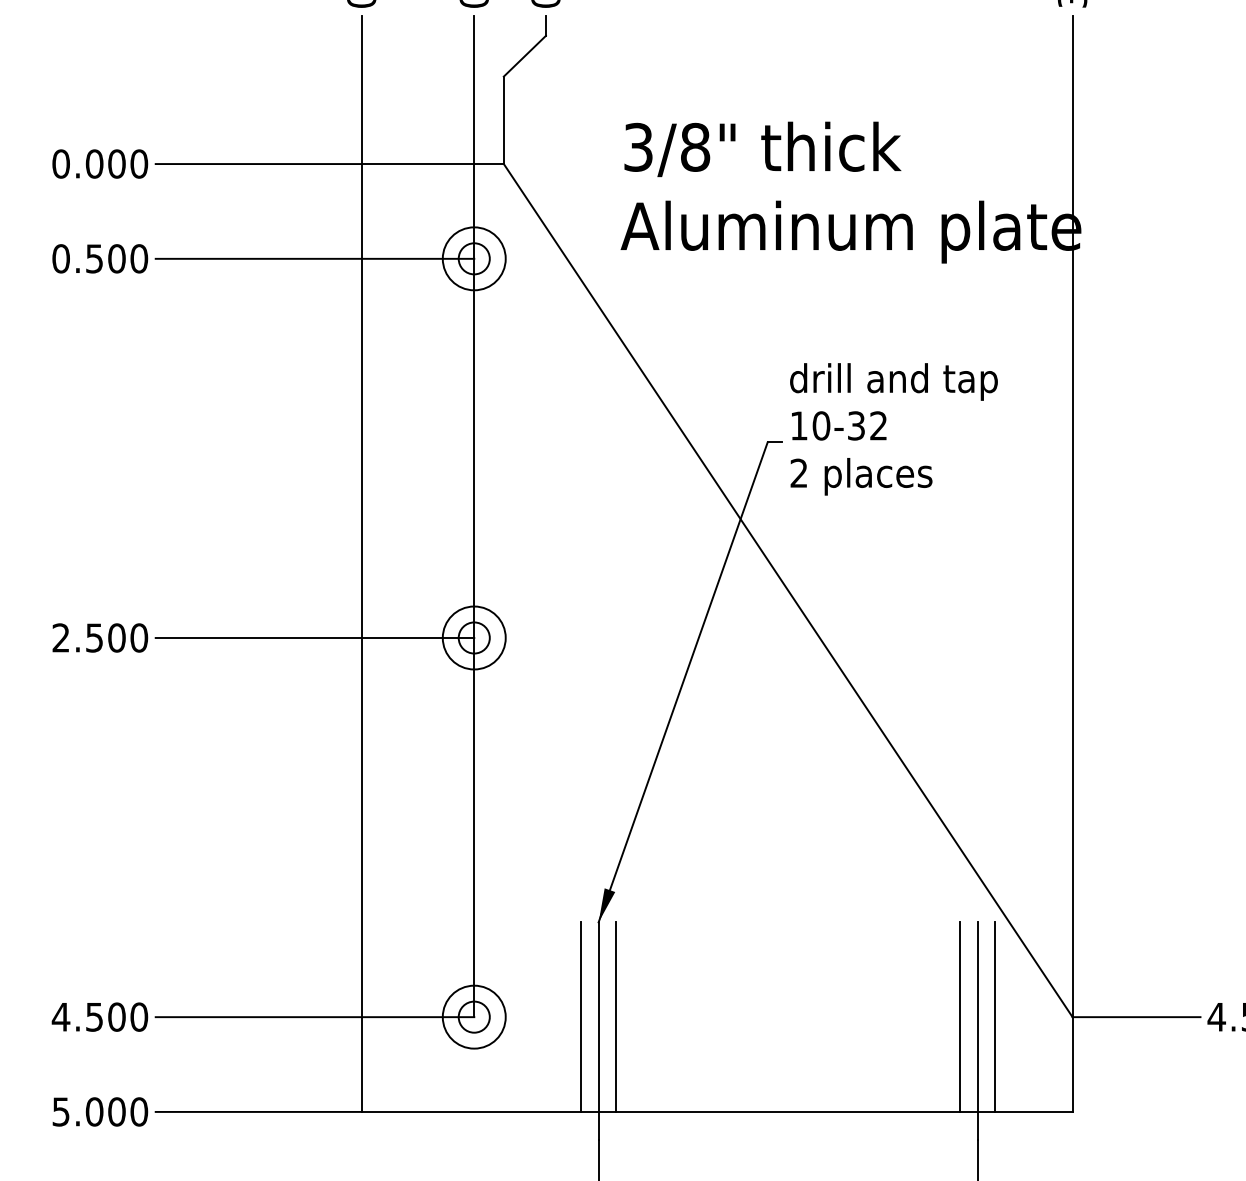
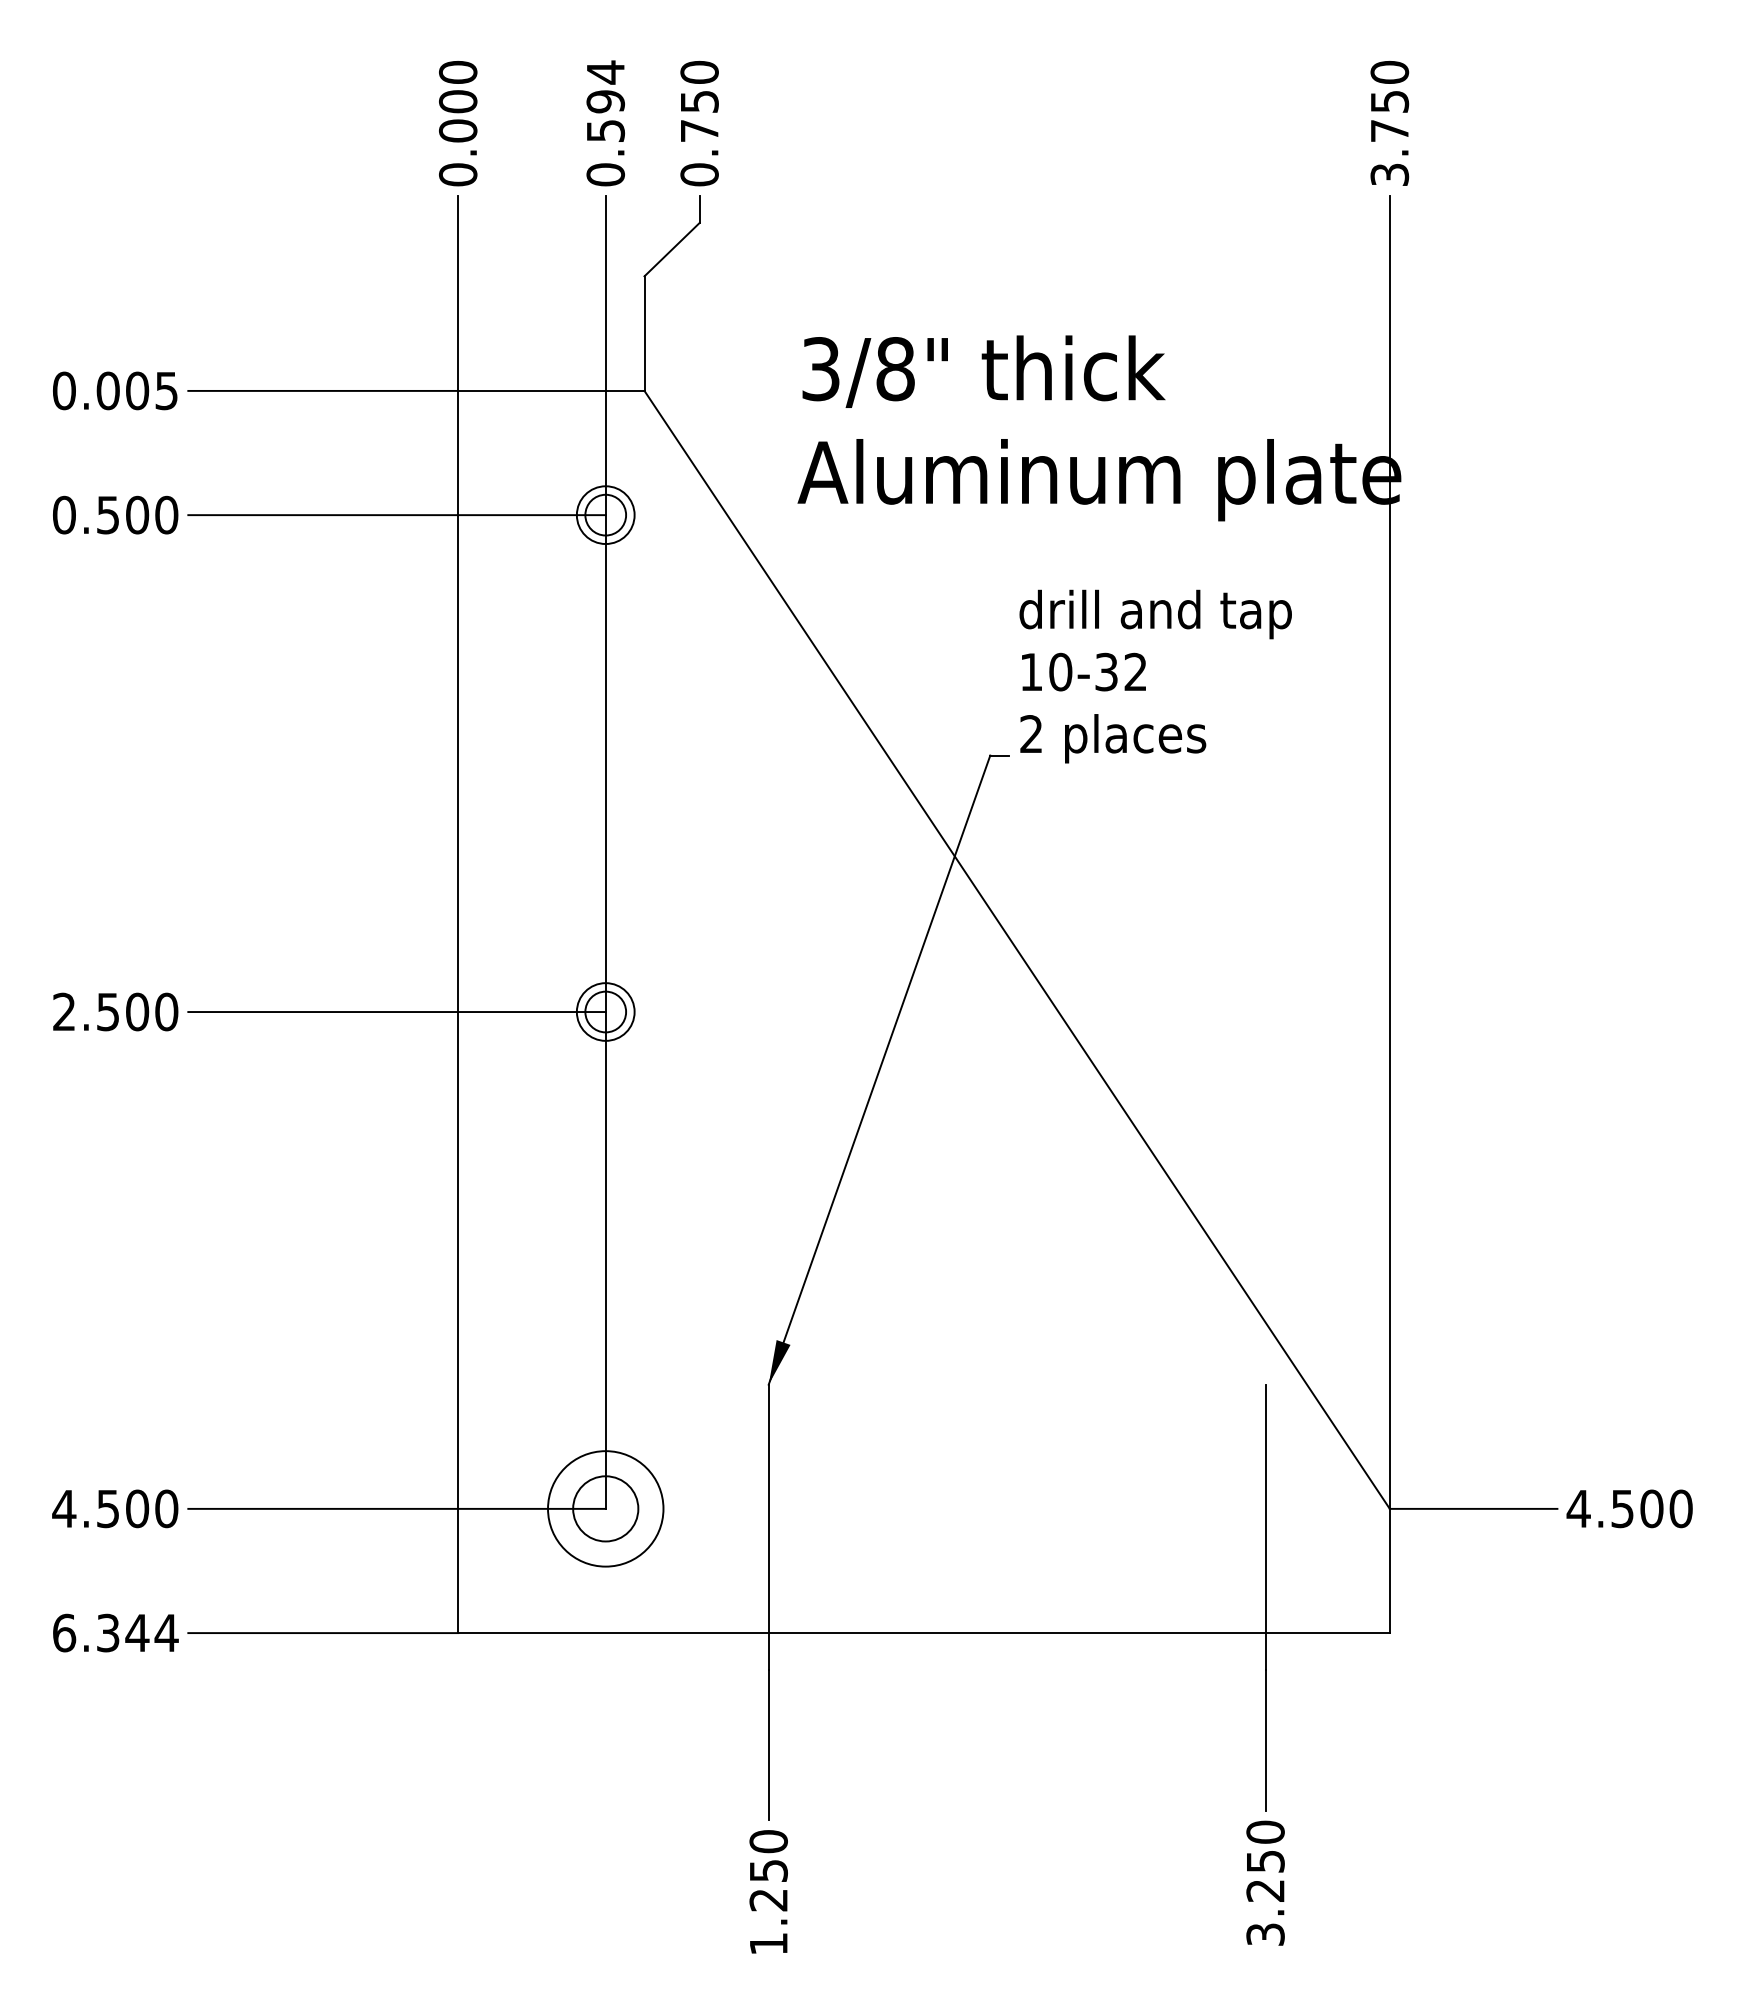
text: (139, 163) -> (166, 390), 0.000 -> 0.005
circle: (474, 258) -> (605, 514), size x0.7
text: (893, 429) -> (1155, 676), moved
circle: (474, 637) -> (605, 1011), size x0.7
circle: (474, 1016) -> (605, 1508), size x1.4
circle: (474, 1016) -> (605, 1508), size x1.6
line: (580, 1016) -> (745, 1508), removed
line: (616, 1016) -> (791, 1508), removed
line: (960, 1016) -> (1242, 1508), removed
line: (995, 1016) -> (1288, 1508), removed
text: (100, 1111) -> (115, 1632), 5.000 -> 6.344

